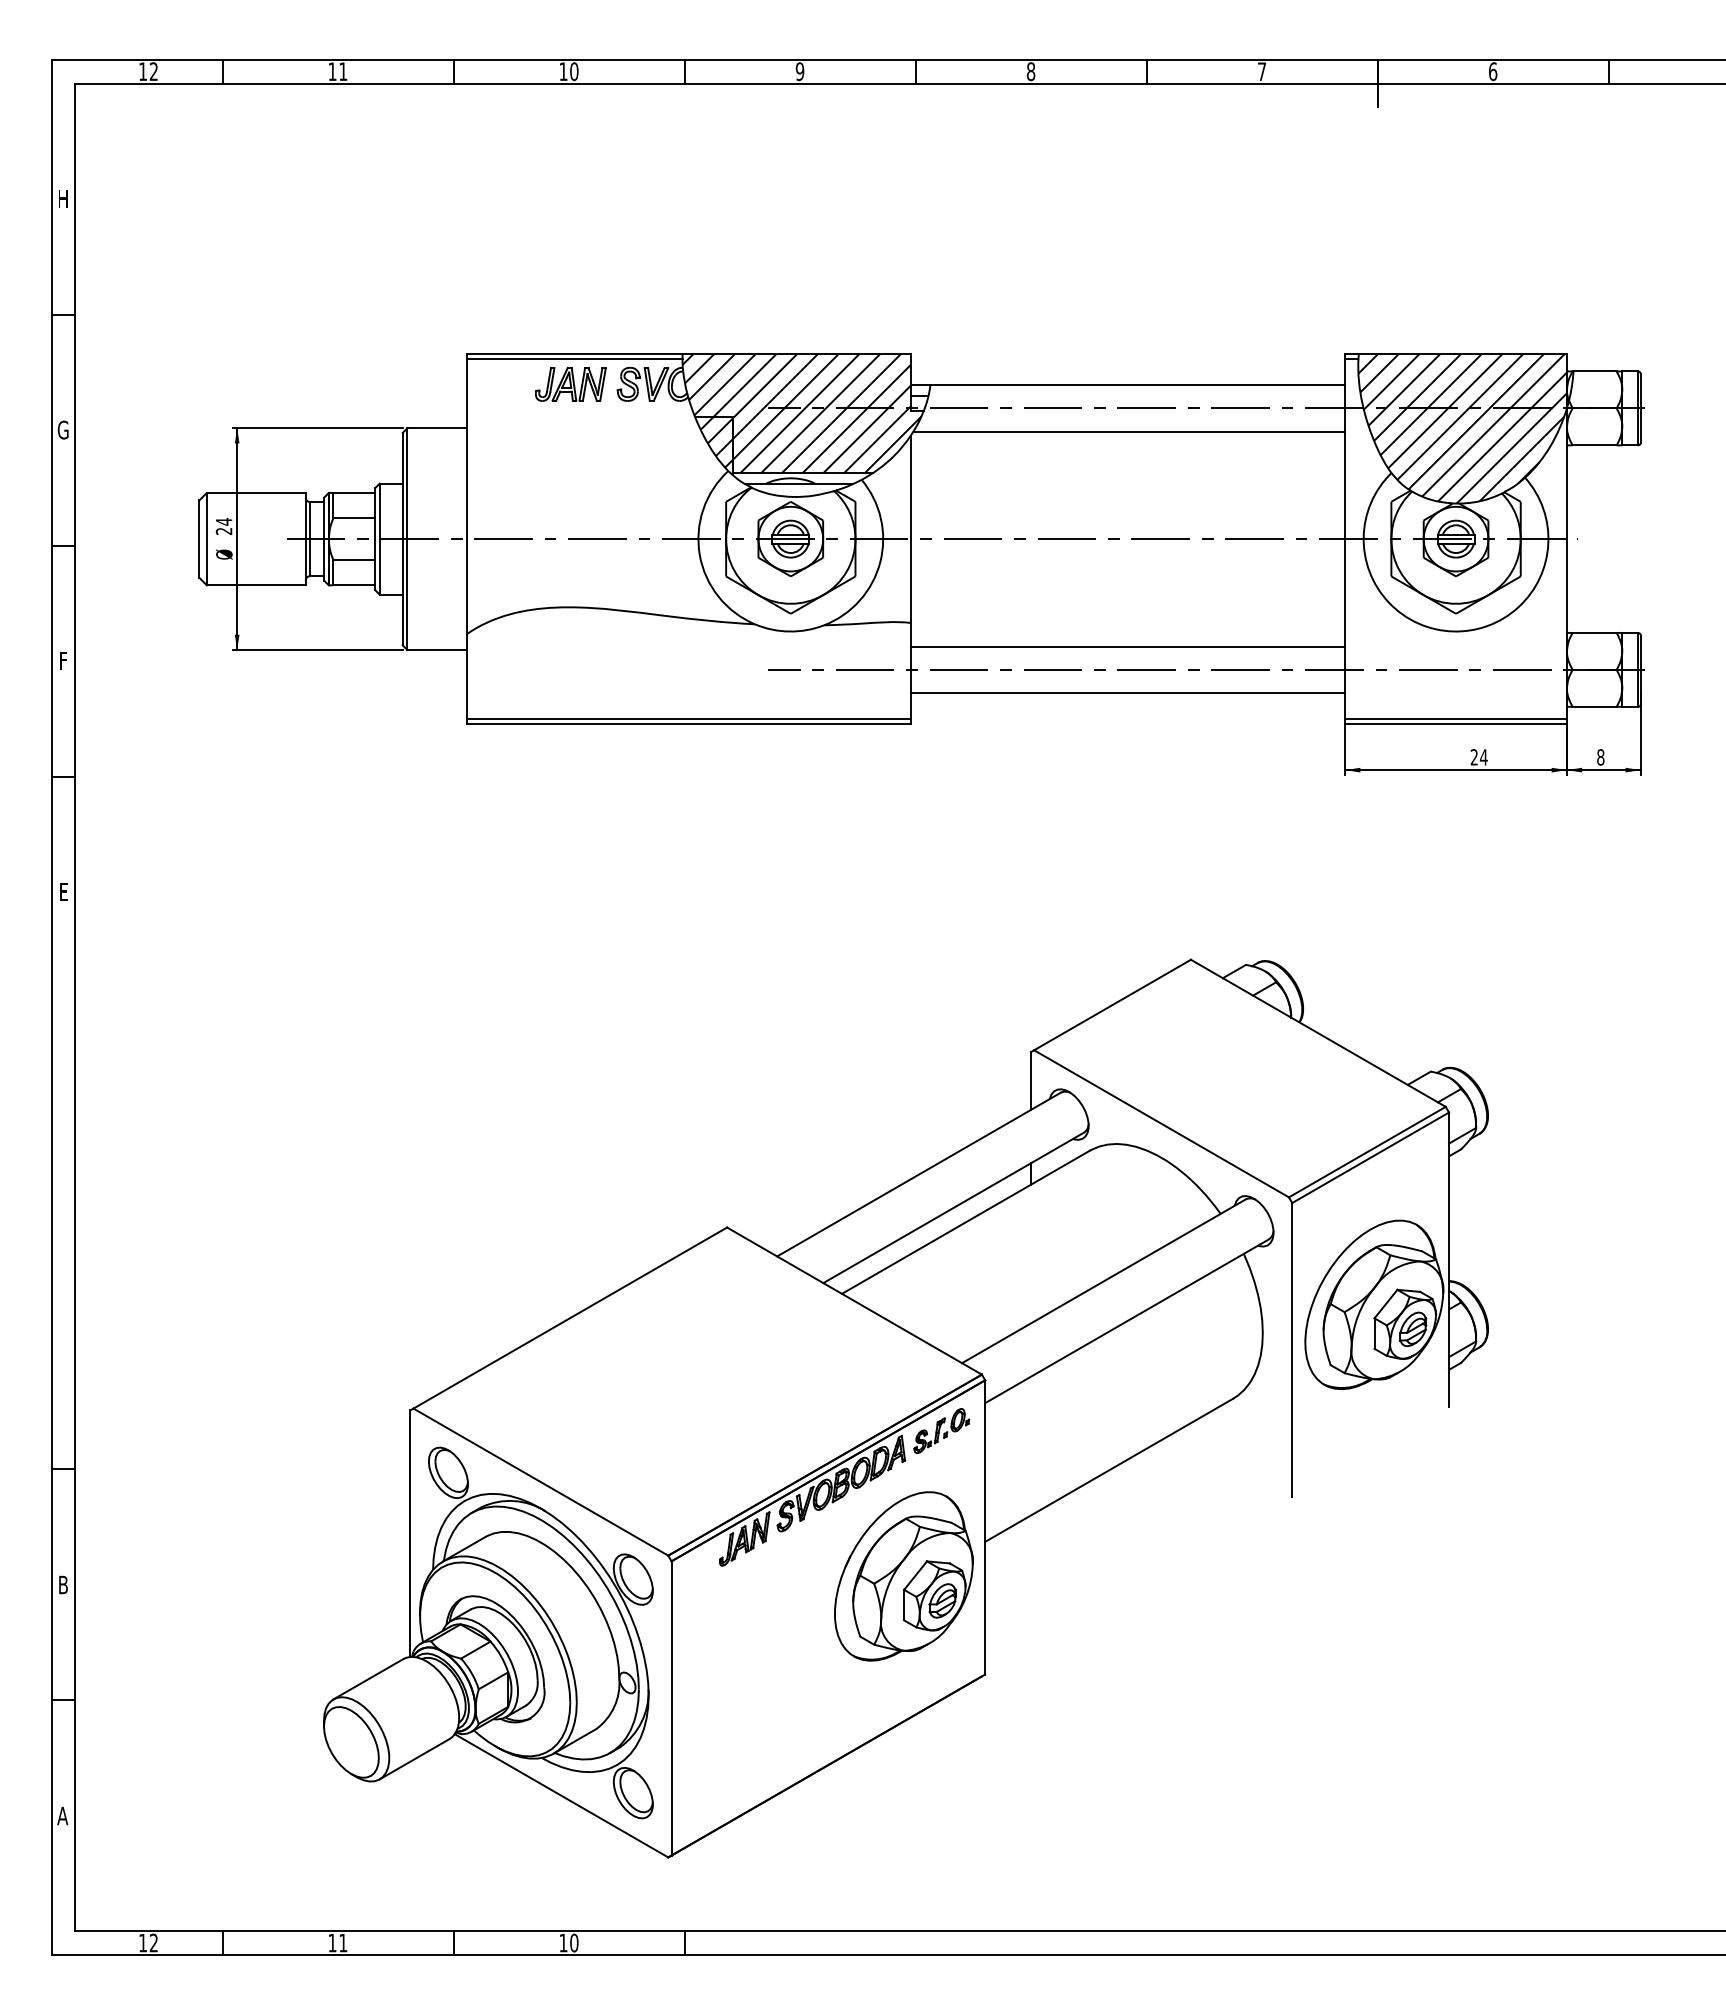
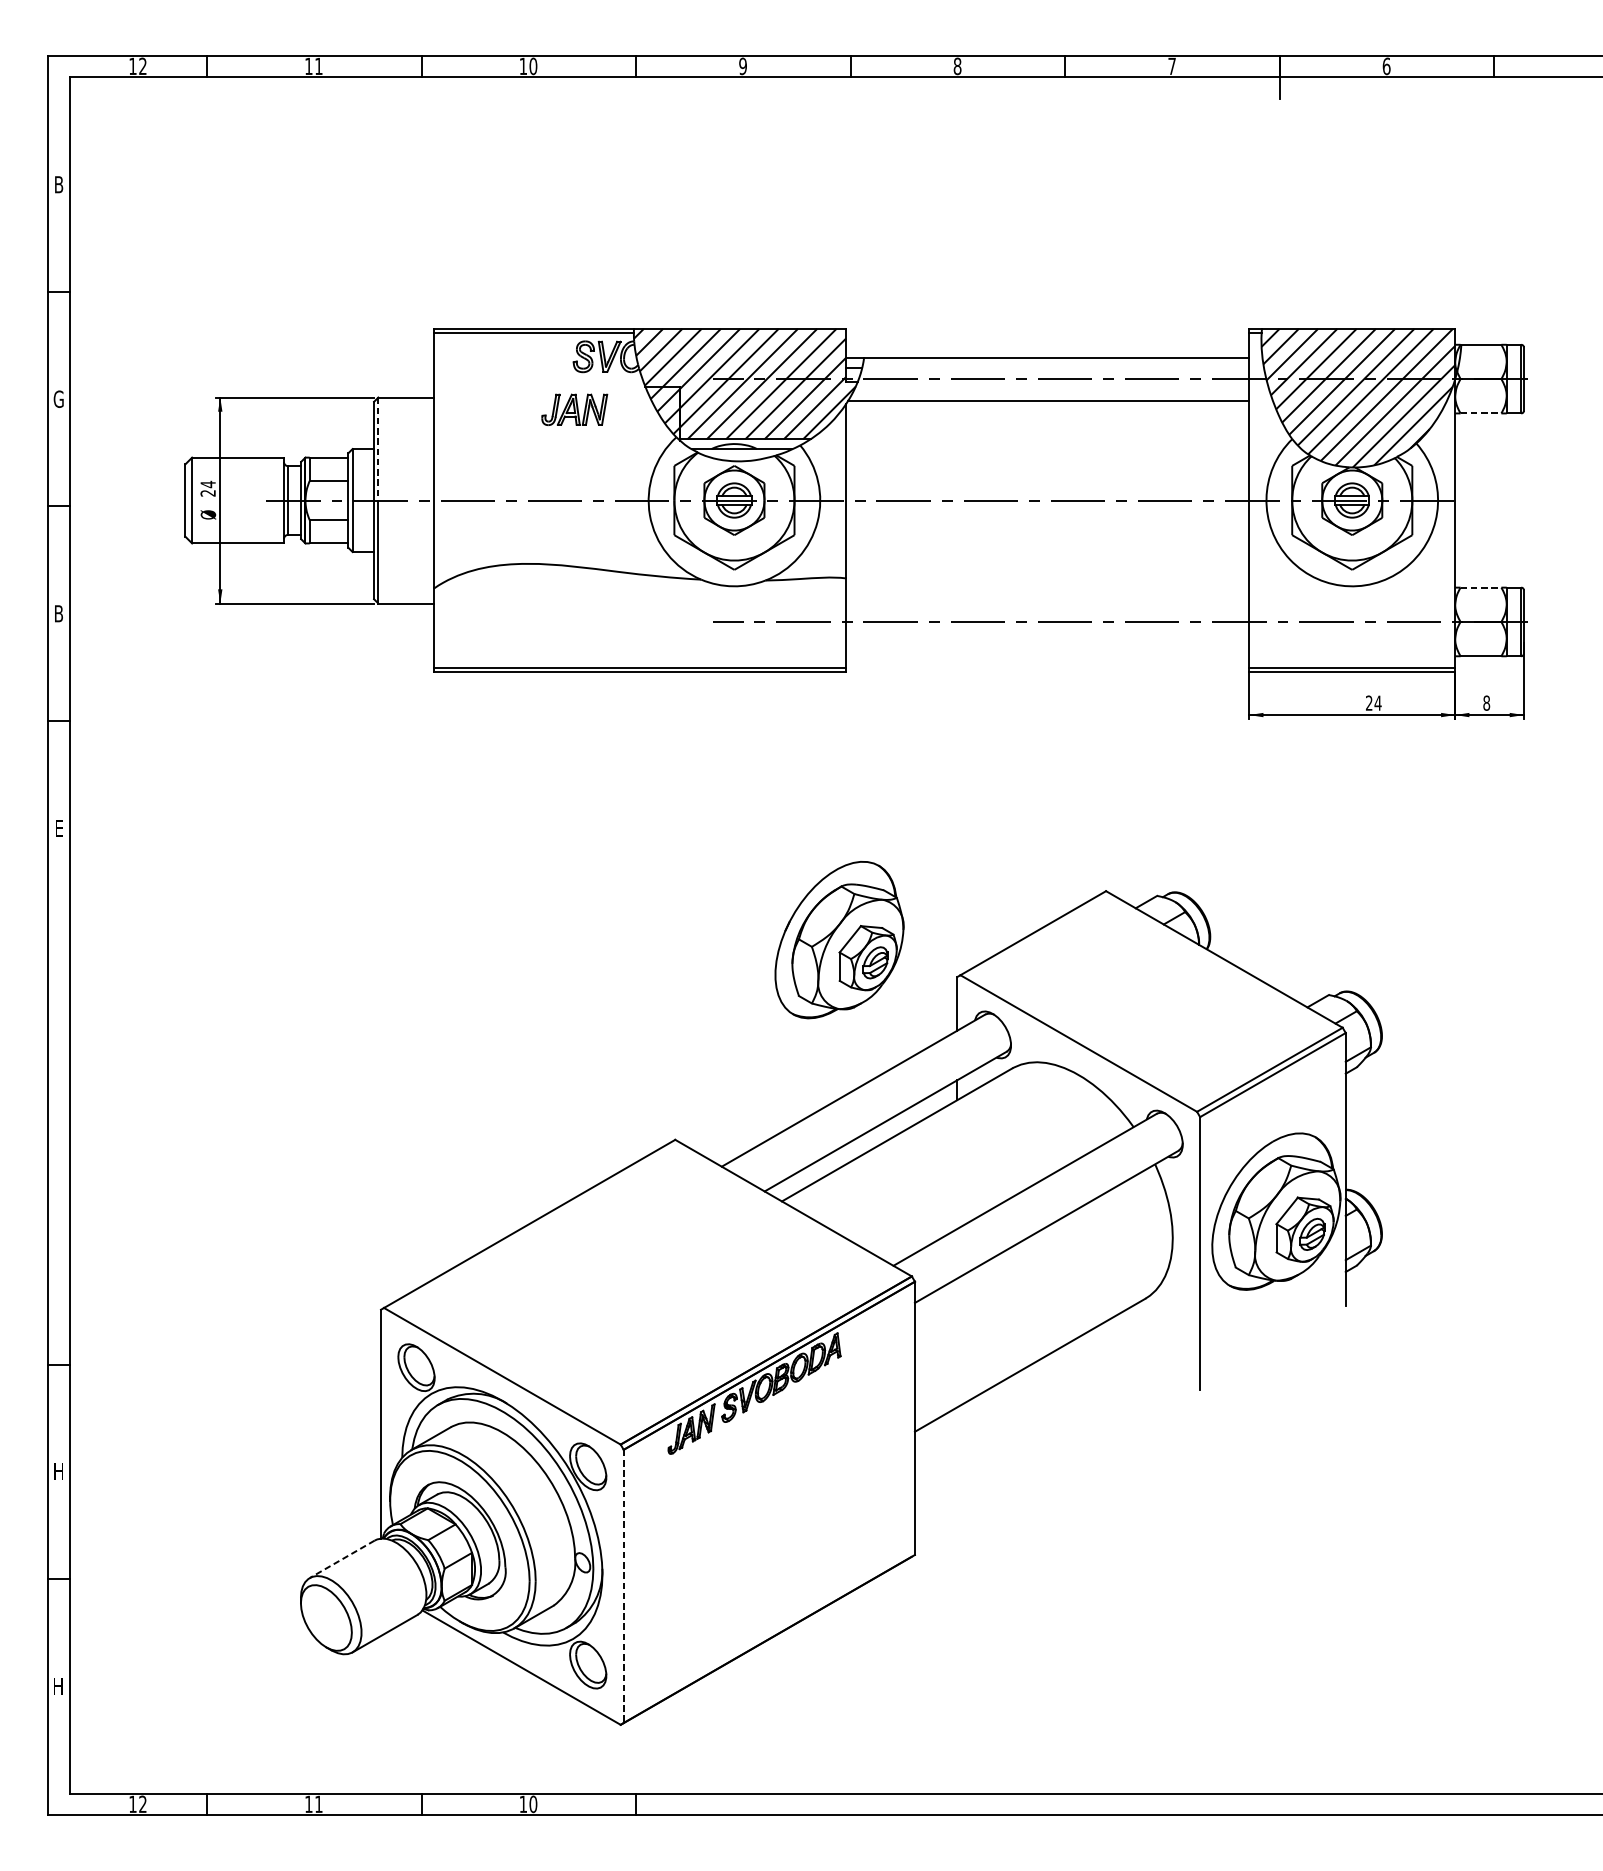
text: (63, 199) -> (59, 185), H -> B
part: (570, 384) -> (574, 409), moved
line: (1594, 445) -> (1480, 413), solid -> dashed
line: (407, 484) -> (378, 449), solid -> dashed
line: (1594, 632) -> (1480, 587), solid -> dashed
line: (1127, 646) -> (1047, 600), removed
text: (63, 661) -> (59, 614), F -> B
line: (1127, 692) -> (1047, 642), removed
part: (941, 1430) -> (874, 1328), removed
part: (903, 1576) -> (839, 940), moved
text: (63, 1584) -> (59, 1471), B -> H
line: (368, 1679) -> (342, 1559), solid -> dashed
line: (671, 1708) -> (623, 1586), solid -> dashed
text: (62, 1815) -> (58, 1685), A -> H

